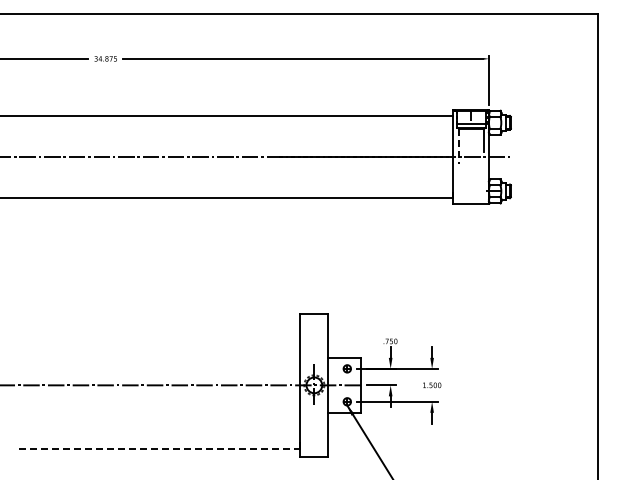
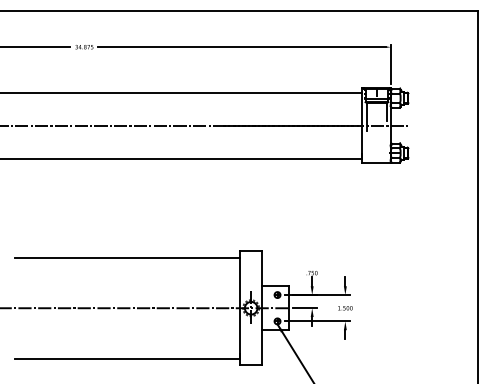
line: (459, 146) -> (367, 117), dashed -> solid
line: (159, 322) -> (127, 257), added
line: (159, 448) -> (127, 358), dashed -> solid

